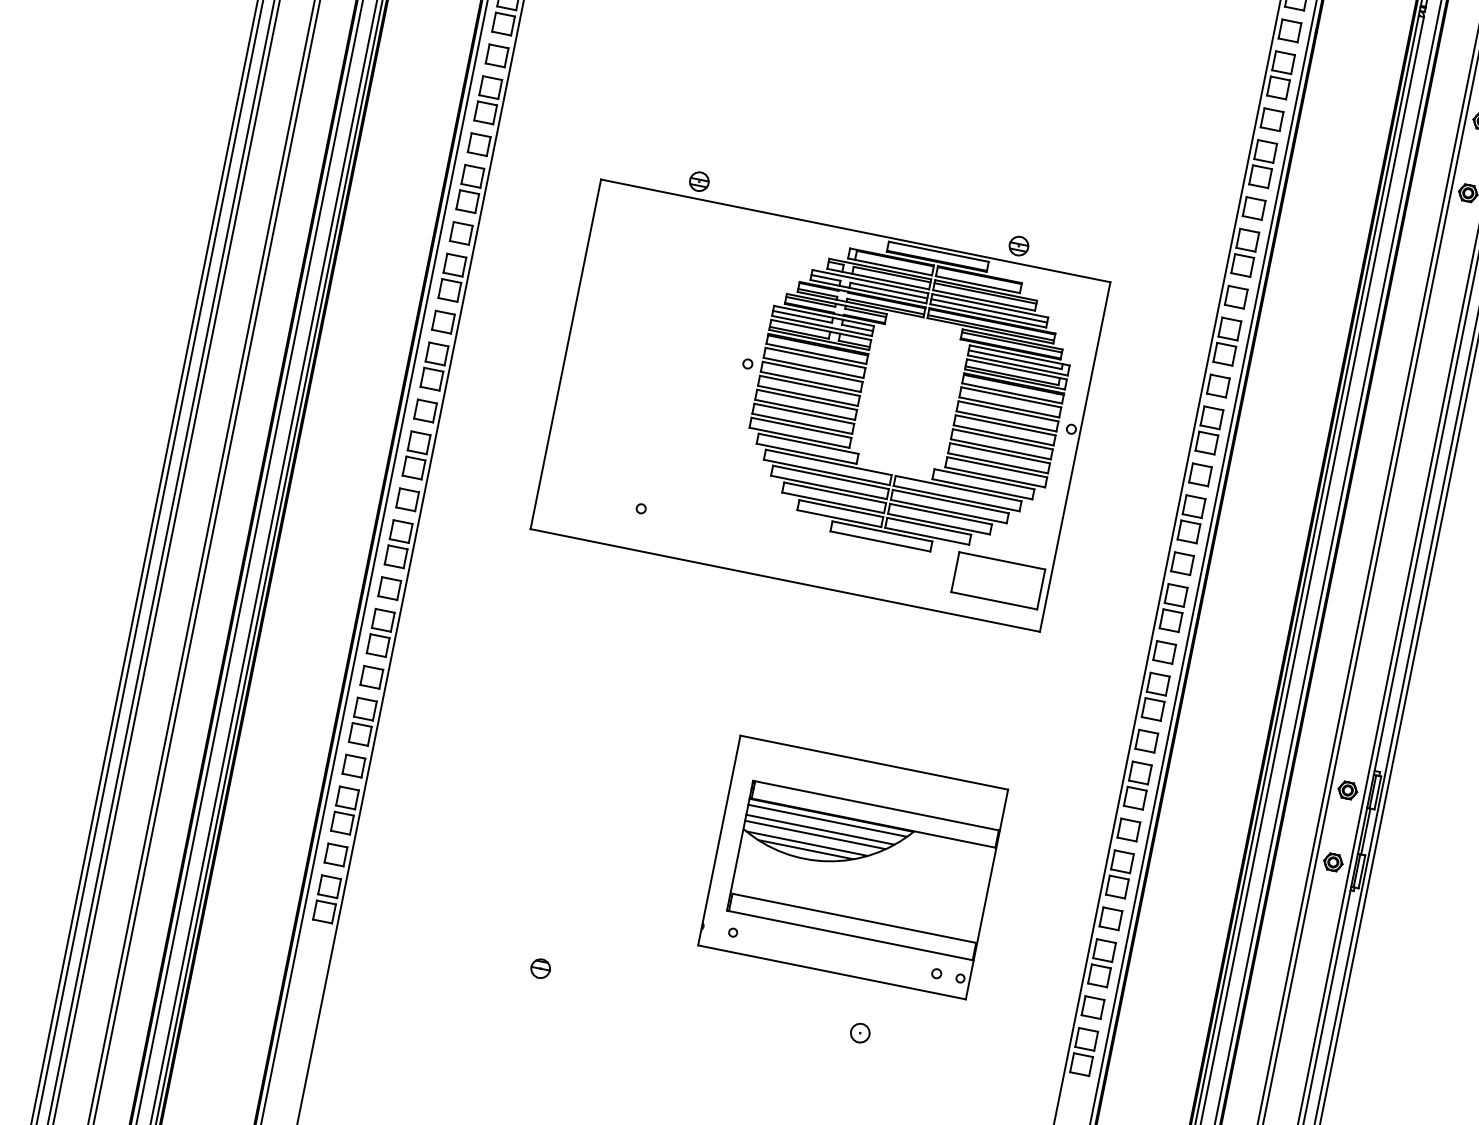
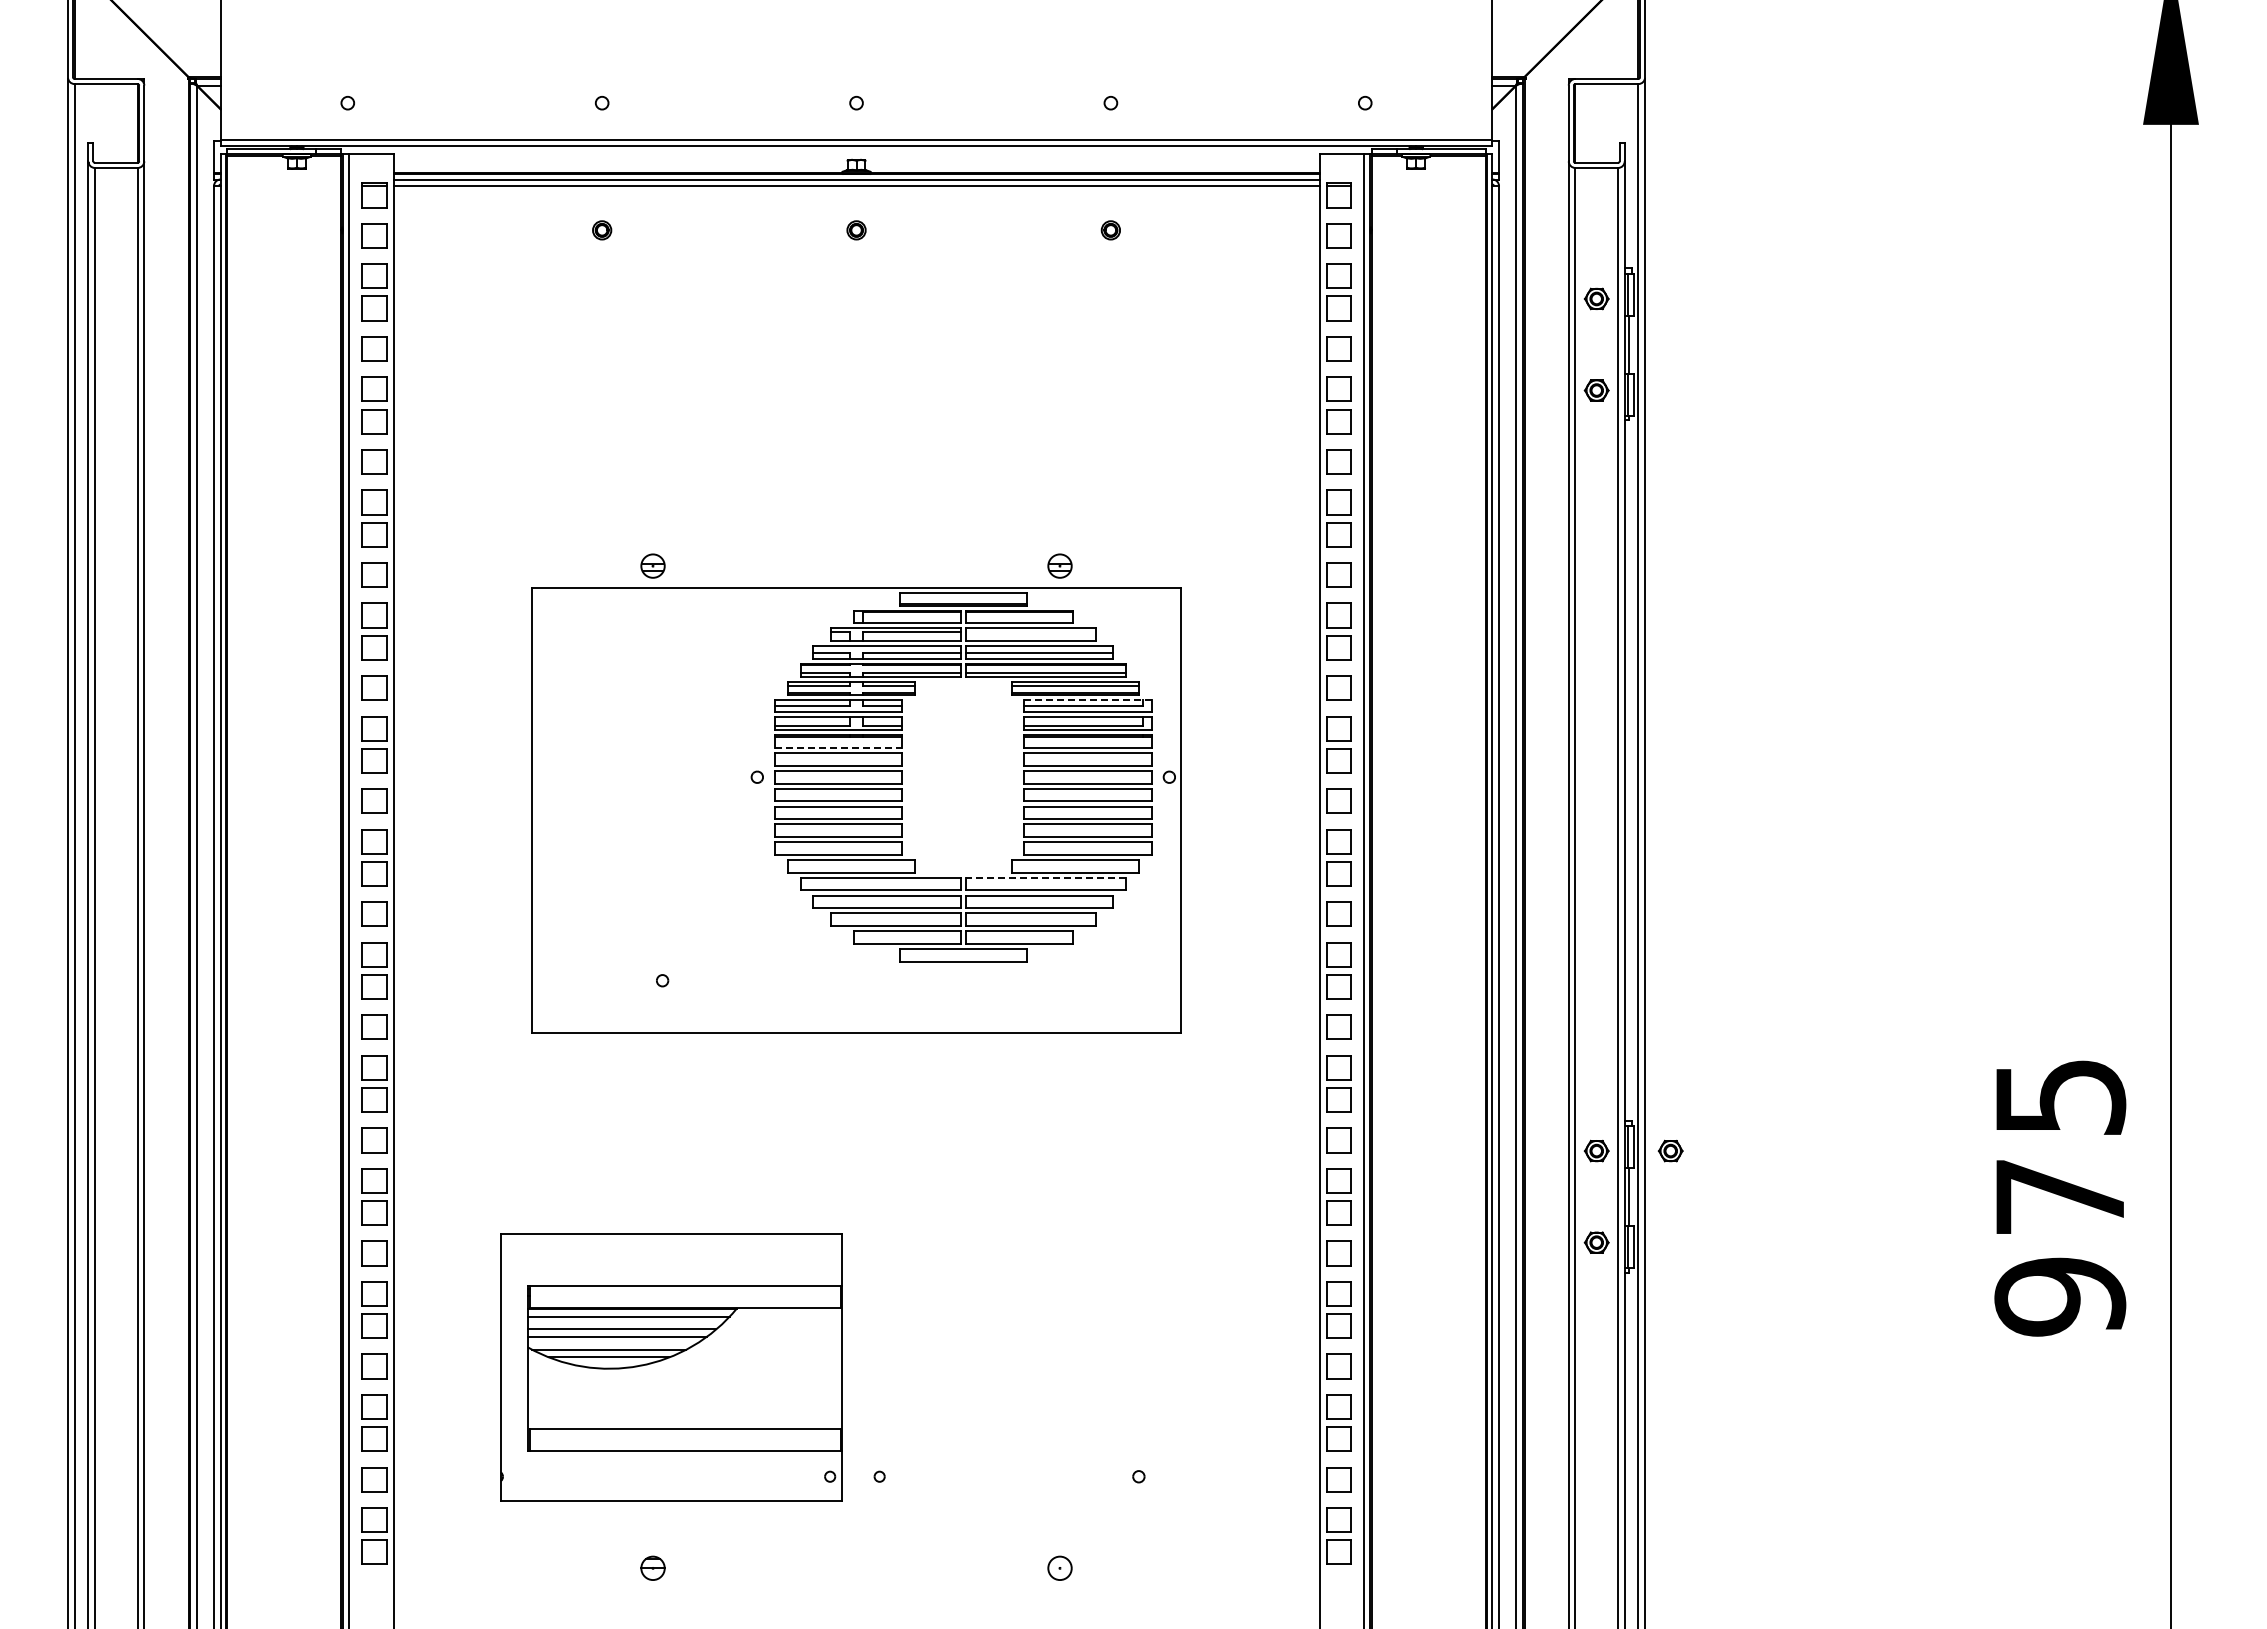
line: (985, 293) -> (1030, 632), removed
line: (816, 354) -> (838, 748), solid -> dashed
line: (1020, 355) -> (1088, 699), solid -> dashed
line: (958, 488) -> (1045, 877), solid -> dashed
part: (998, 580) -> (1117, 980), removed
part: (1405, 801) -> (1670, 1150), added
part: (853, 867) -> (671, 1367), moved

